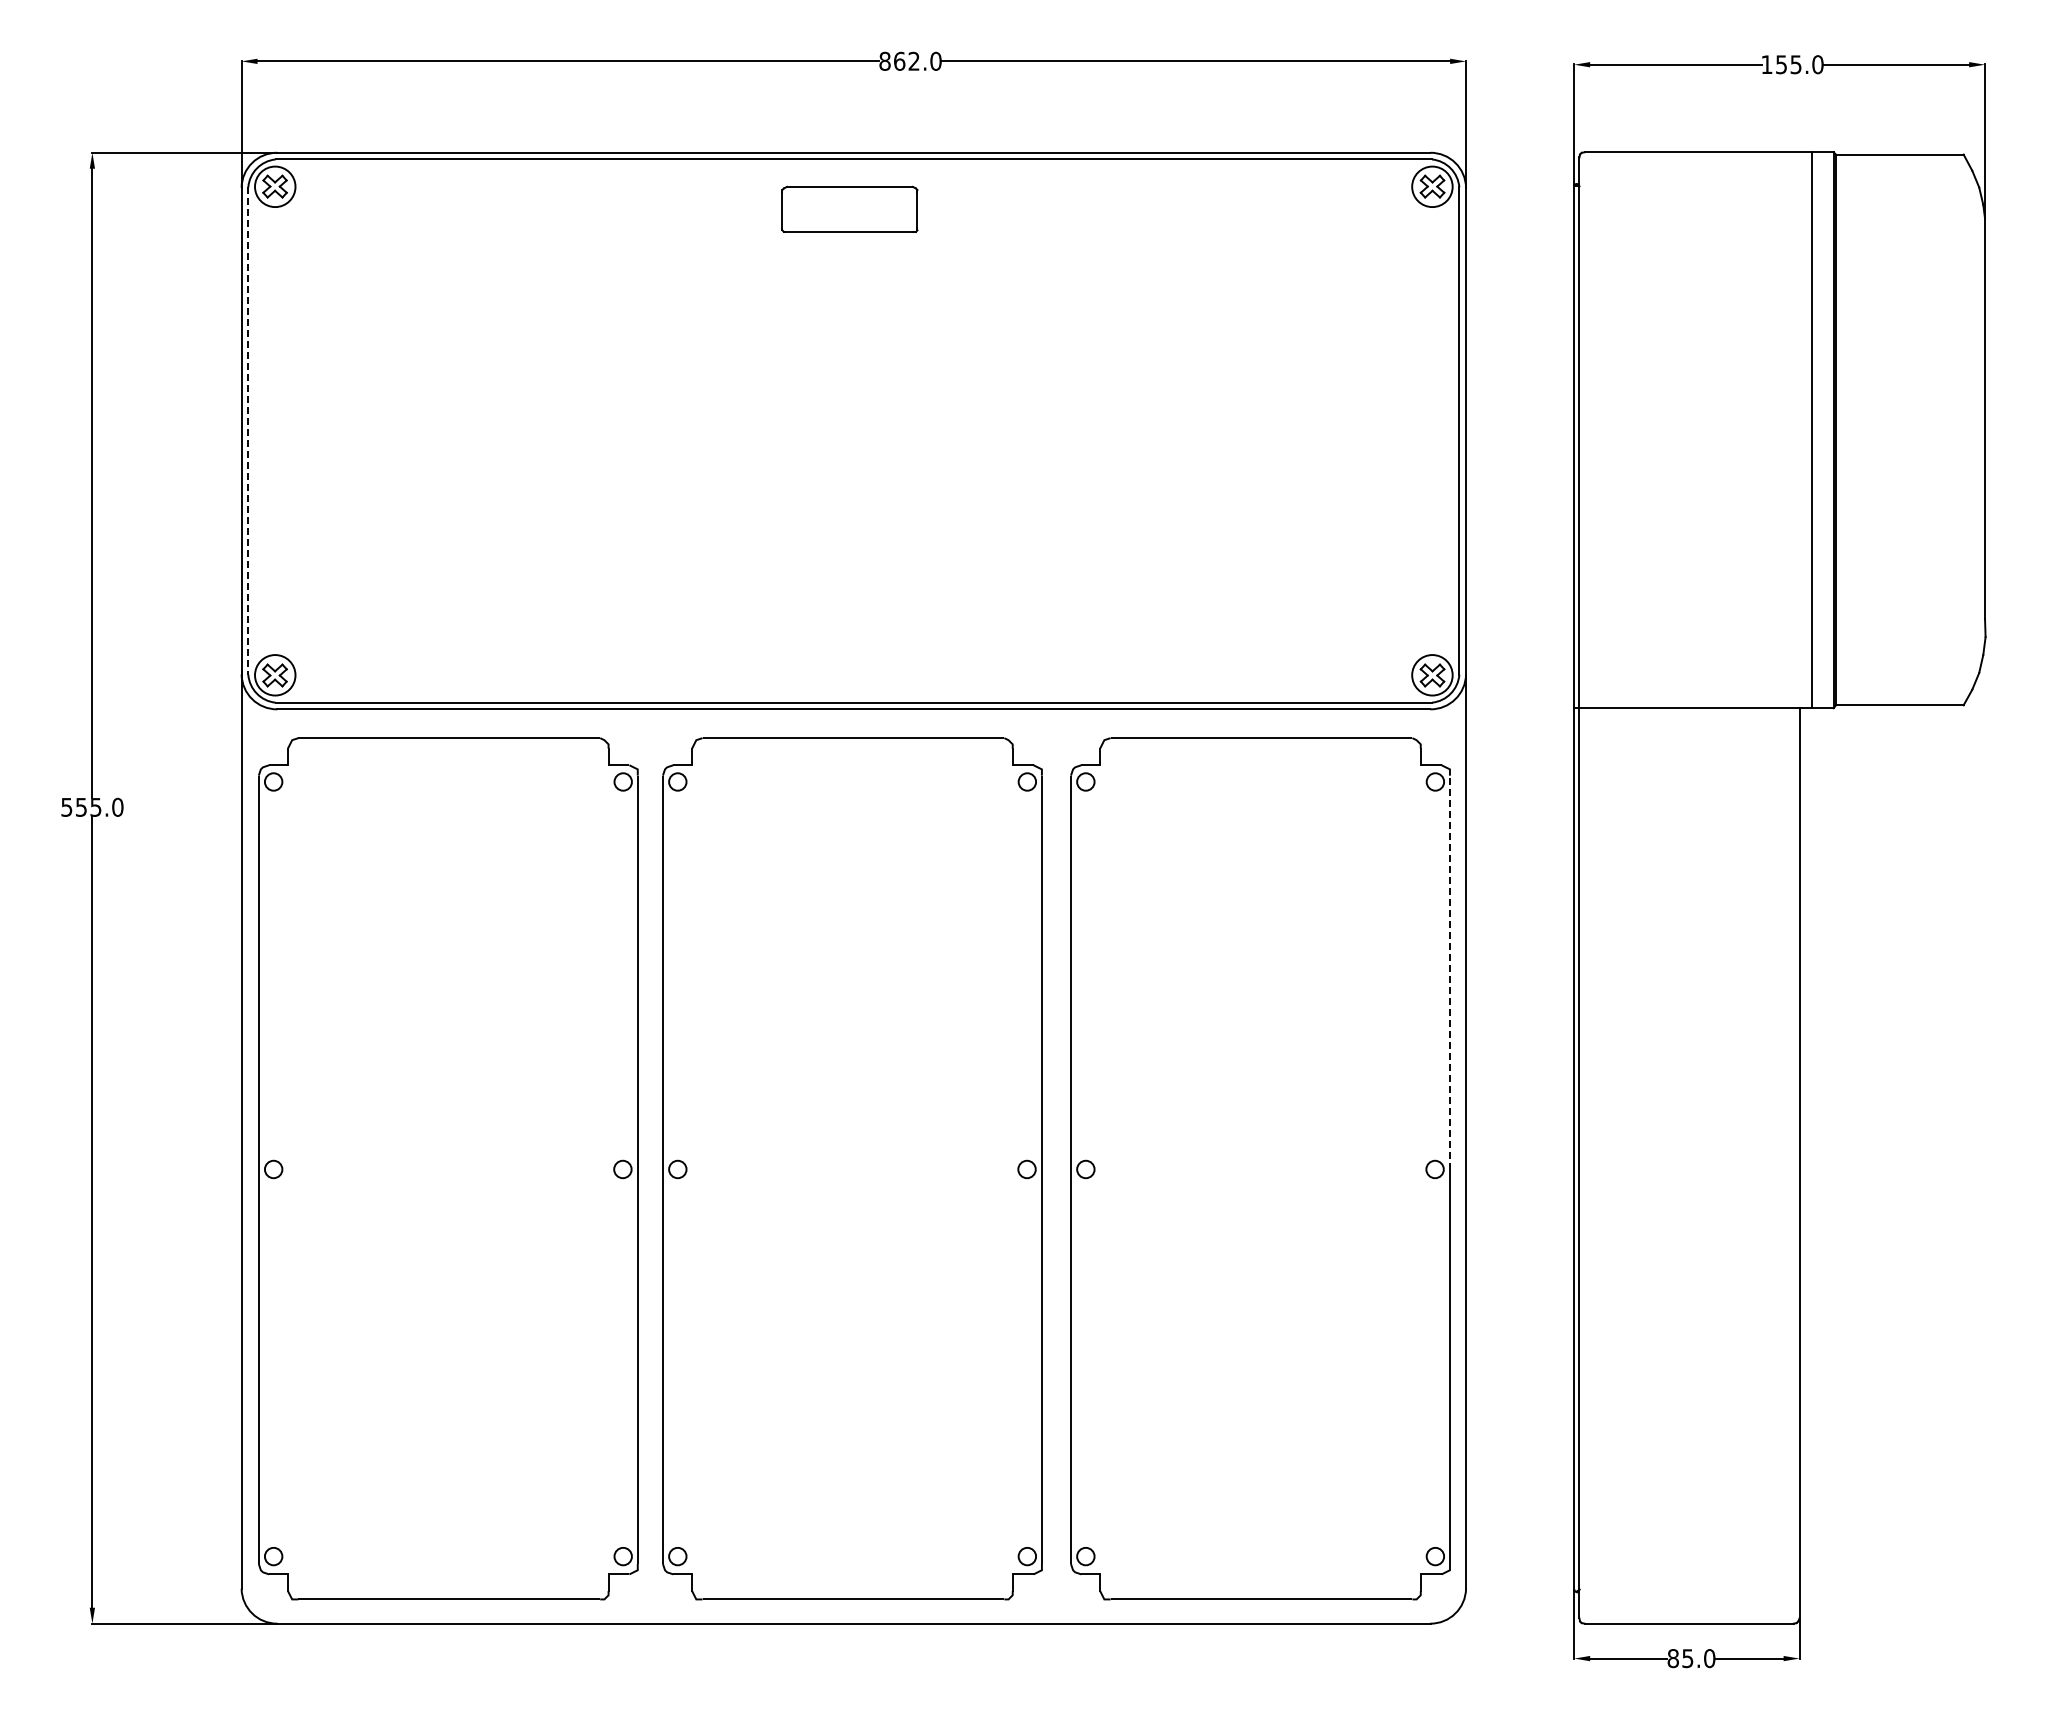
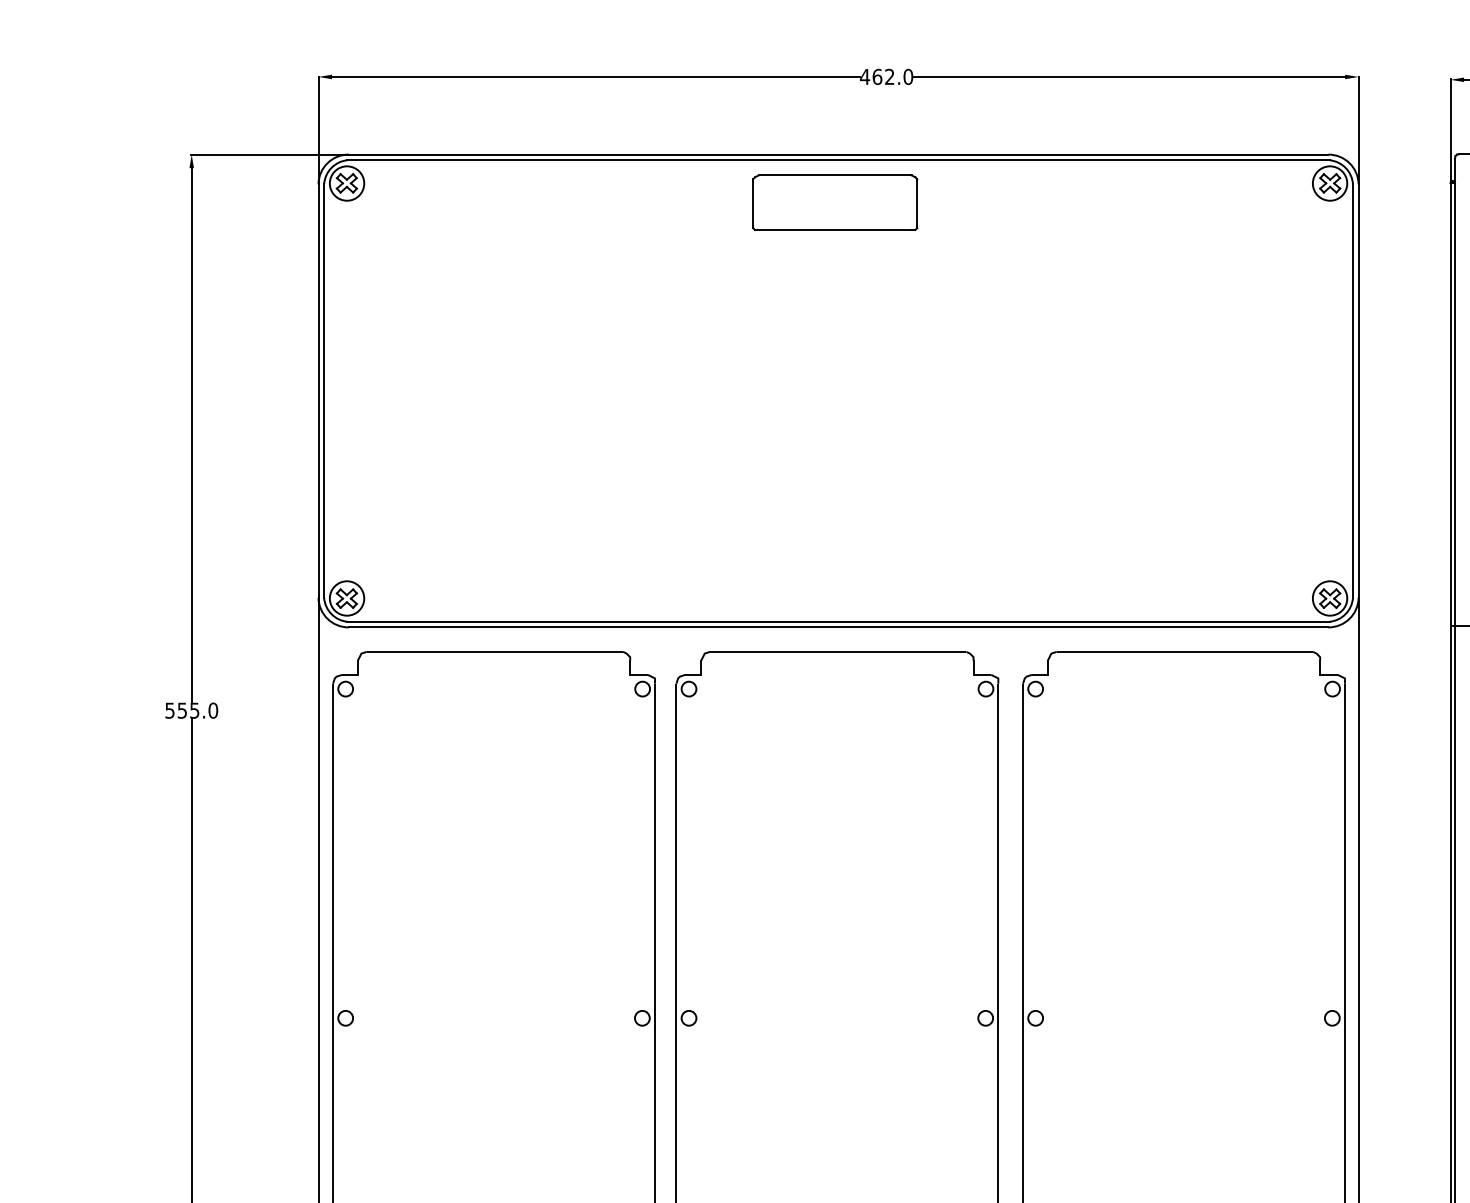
text: (885, 60) -> (865, 76), 862.0 -> 462.0
part: (849, 209) -> (834, 202), size x1.43
line: (248, 431) -> (324, 391), dashed -> solid
line: (1449, 972) -> (1344, 850), dashed -> solid

